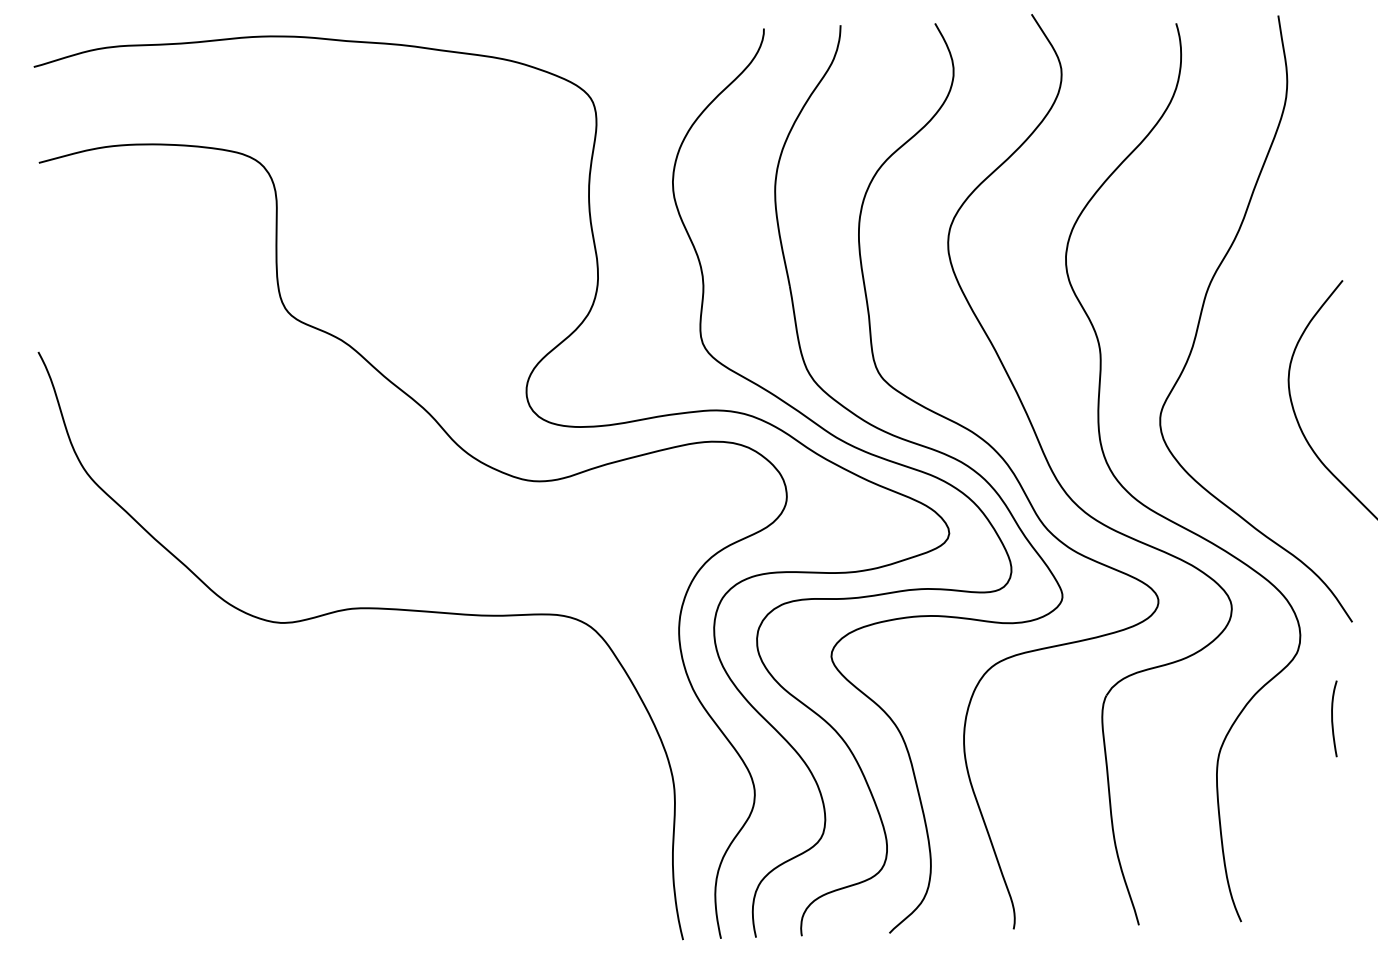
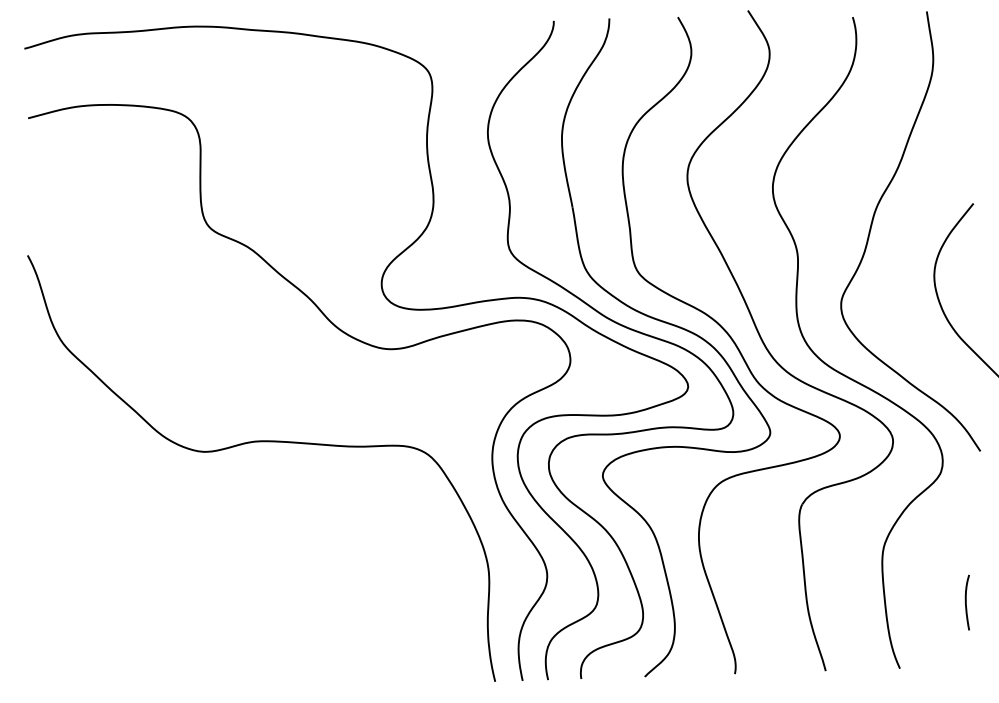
curve: (1332, 718) -> (966, 602), moved

